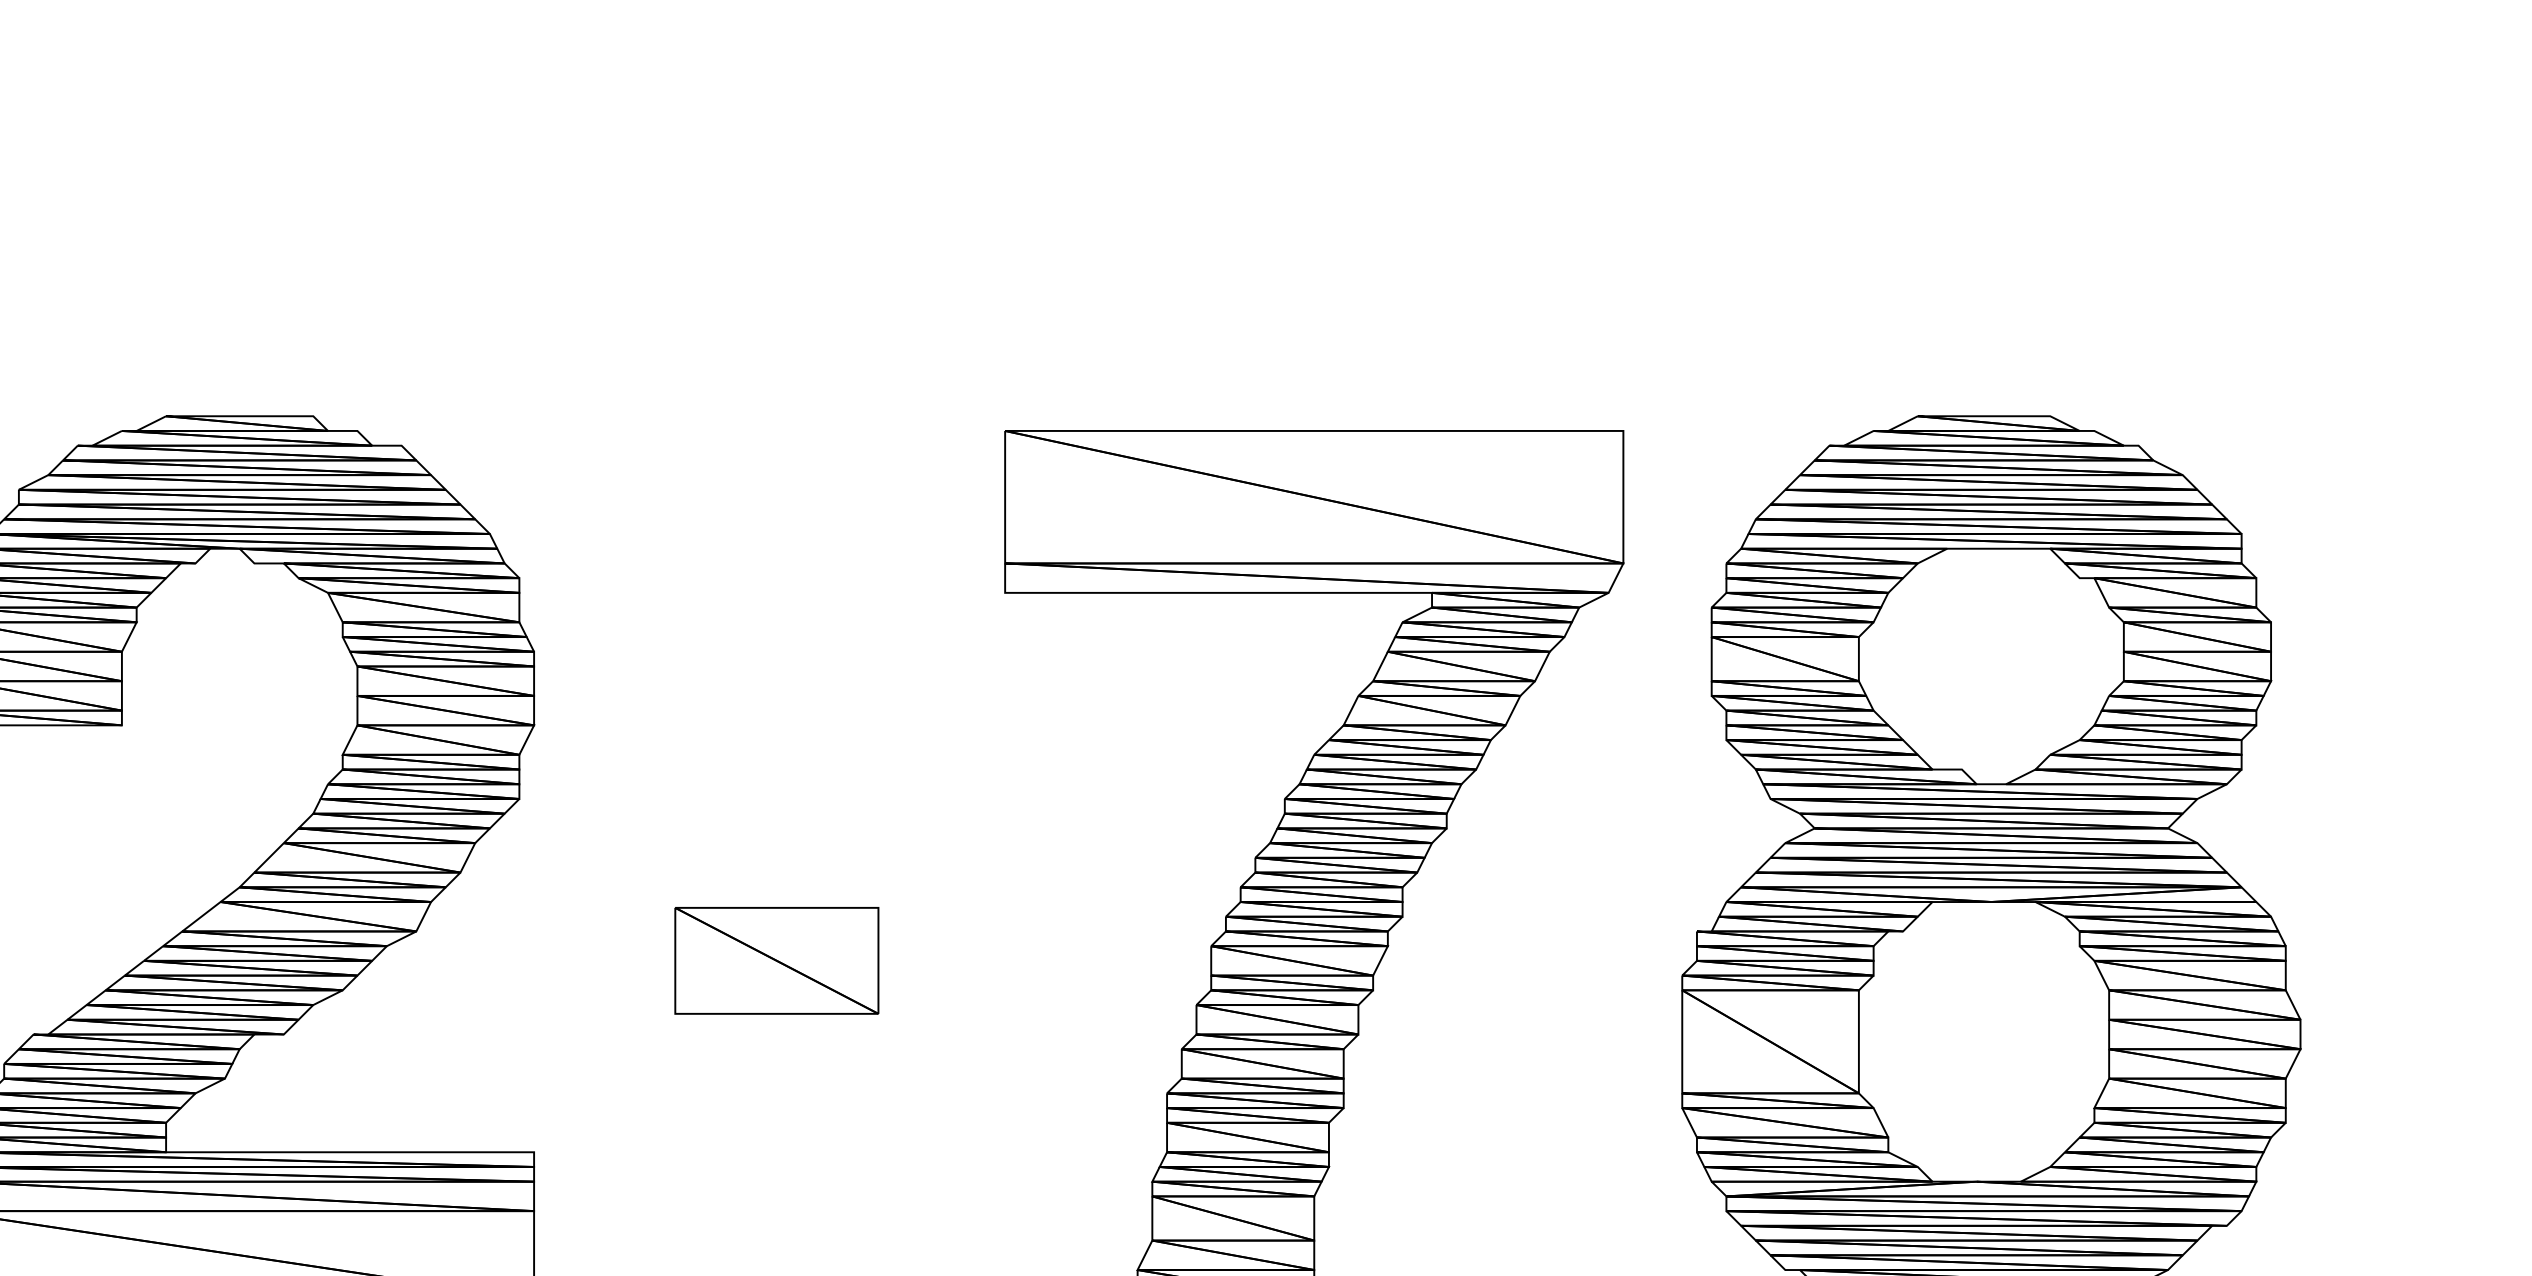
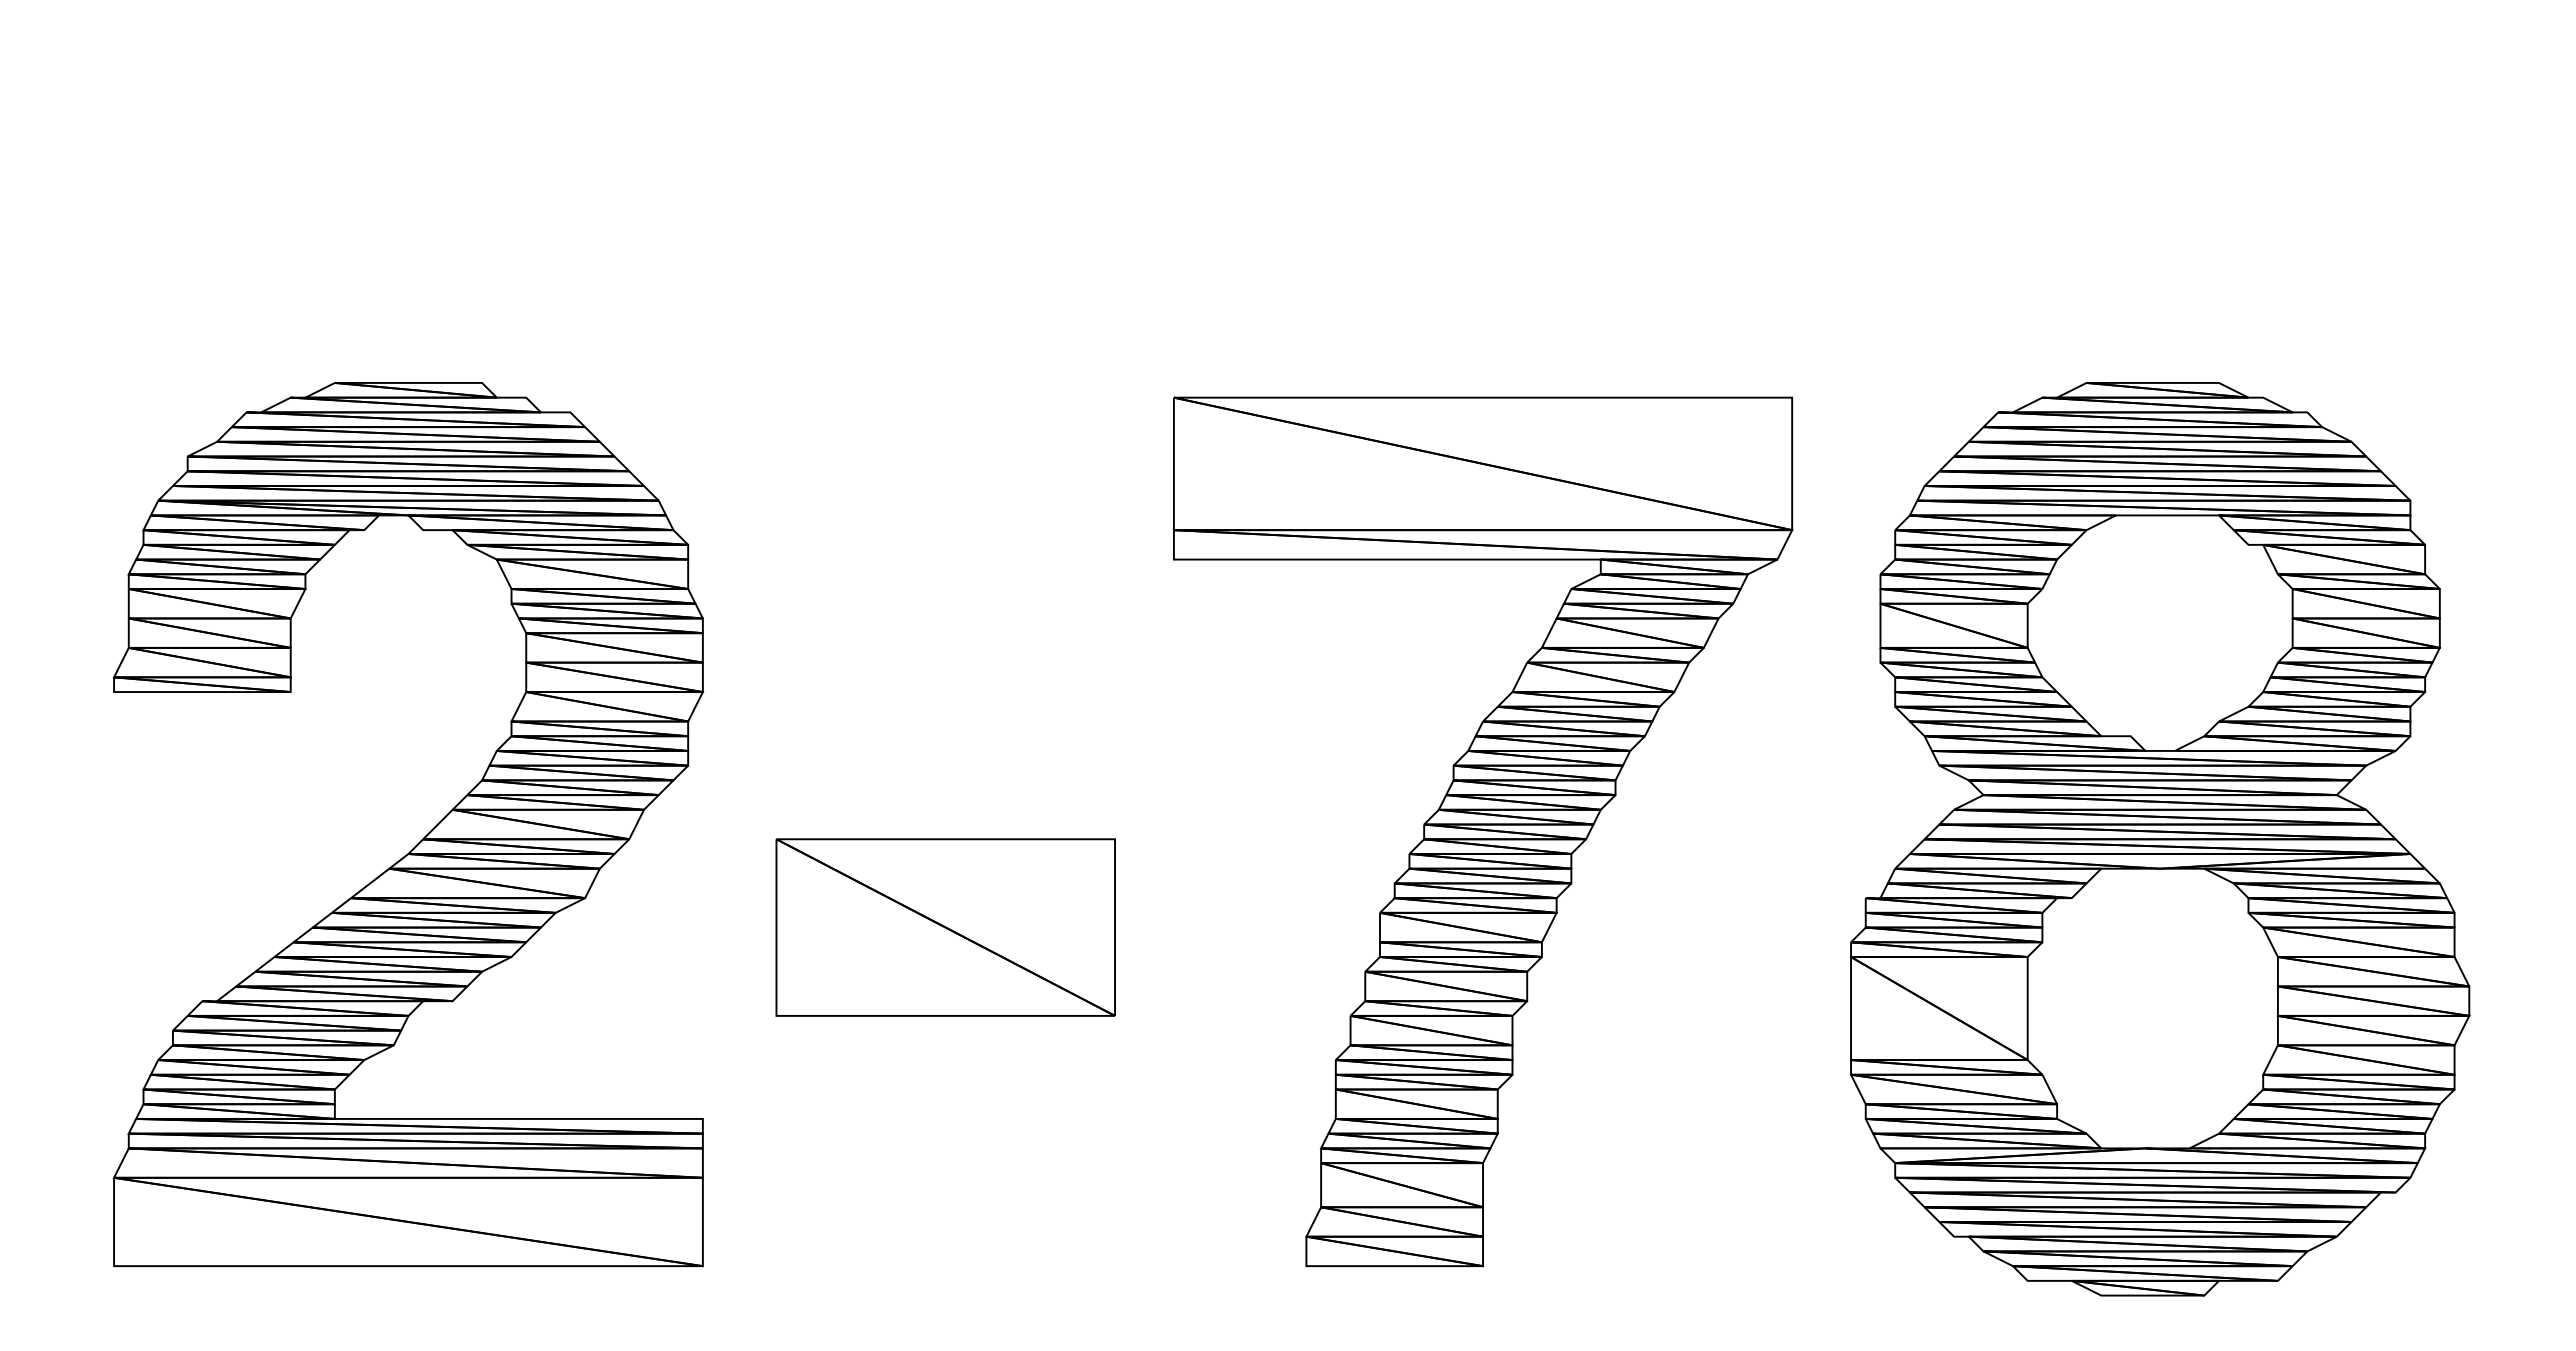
part: (776, 960) -> (945, 927), size x1.67

